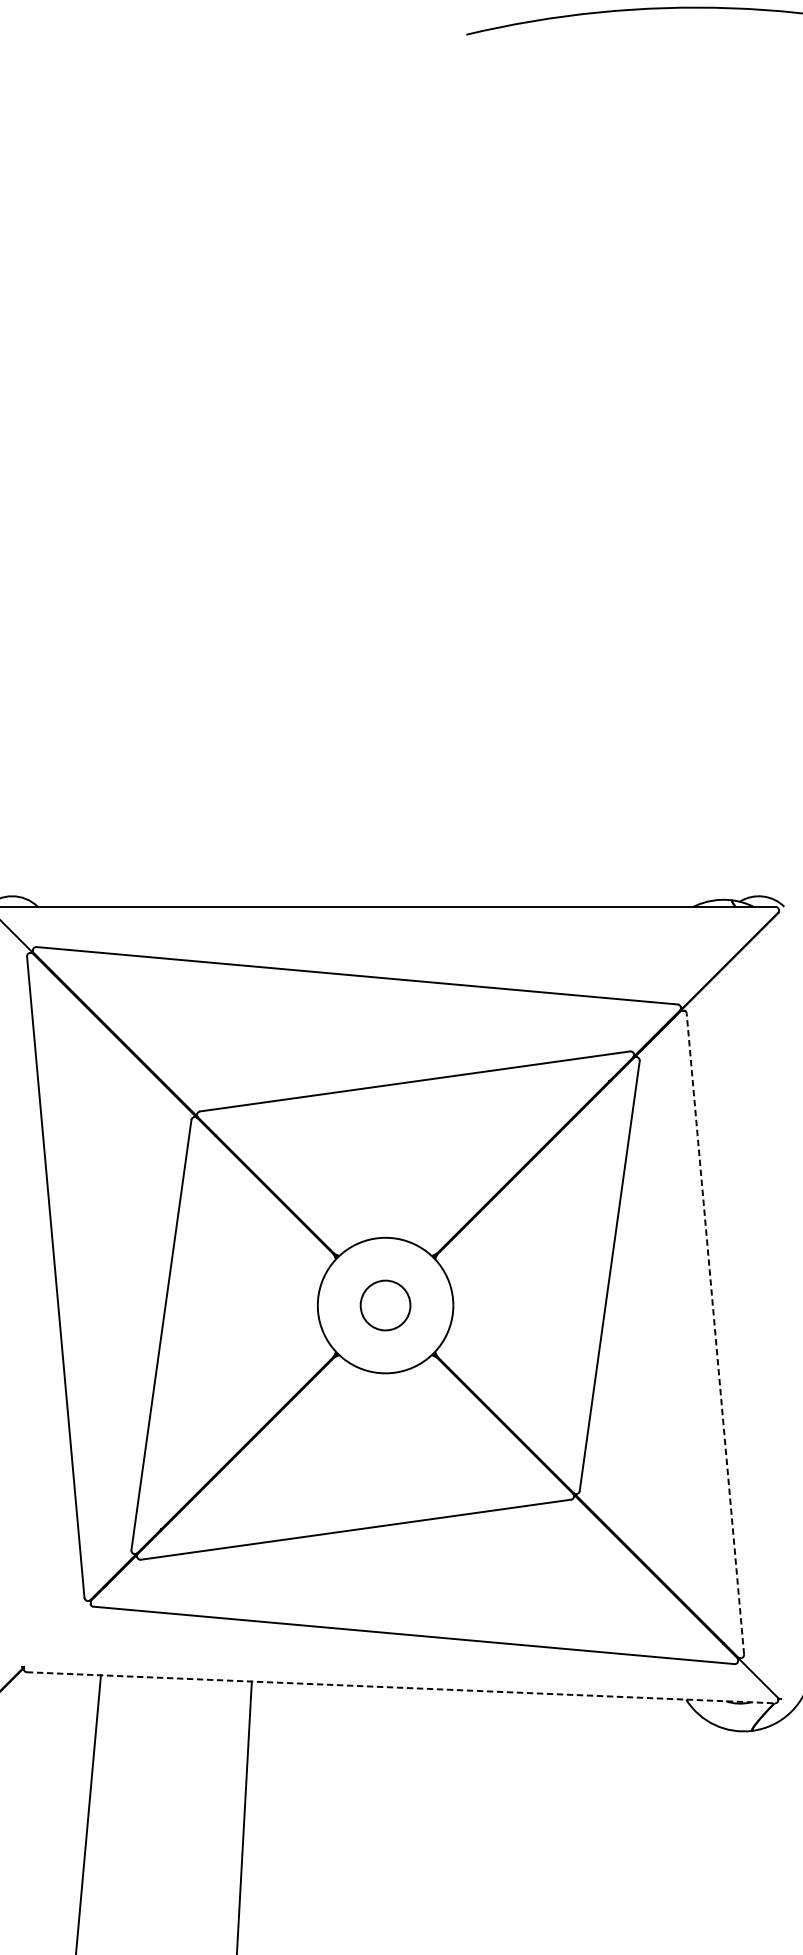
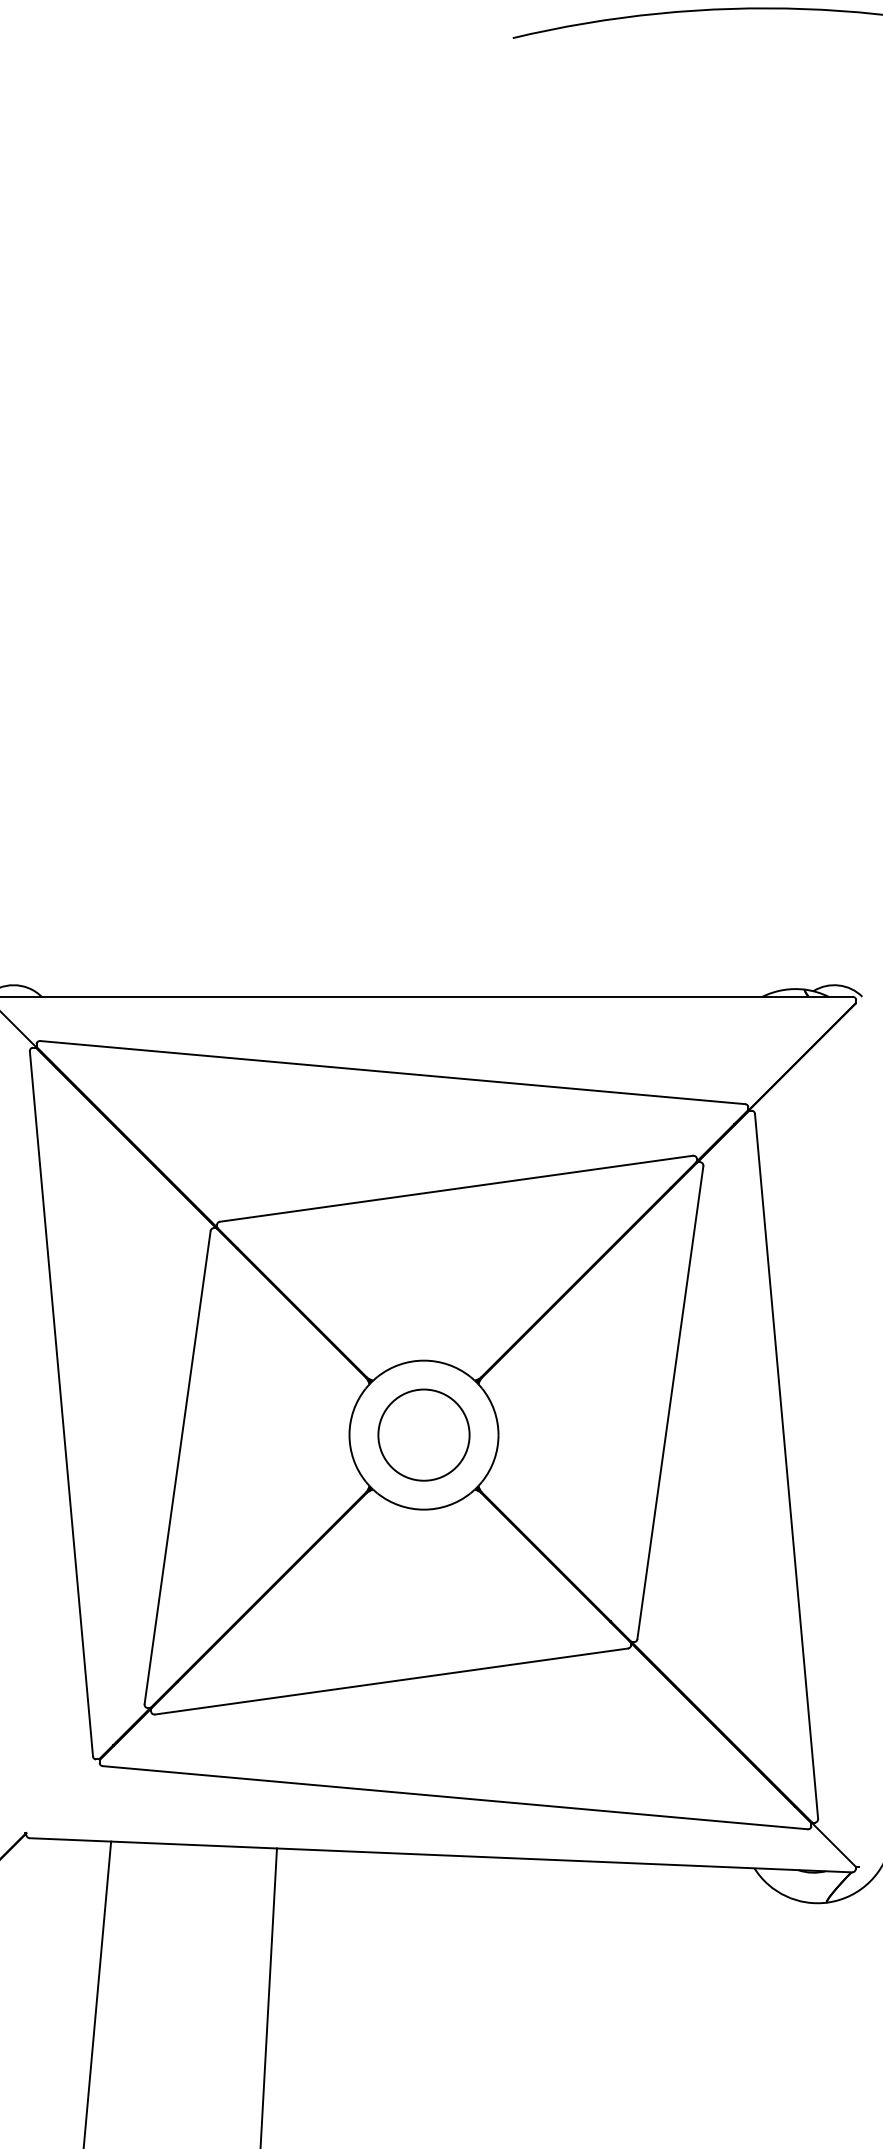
circle: (385, 1304) -> (423, 1434), size x1.67
line: (715, 1334) -> (786, 1466), dashed -> solid
line: (400, 1687) -> (440, 1855), dashed -> solid

